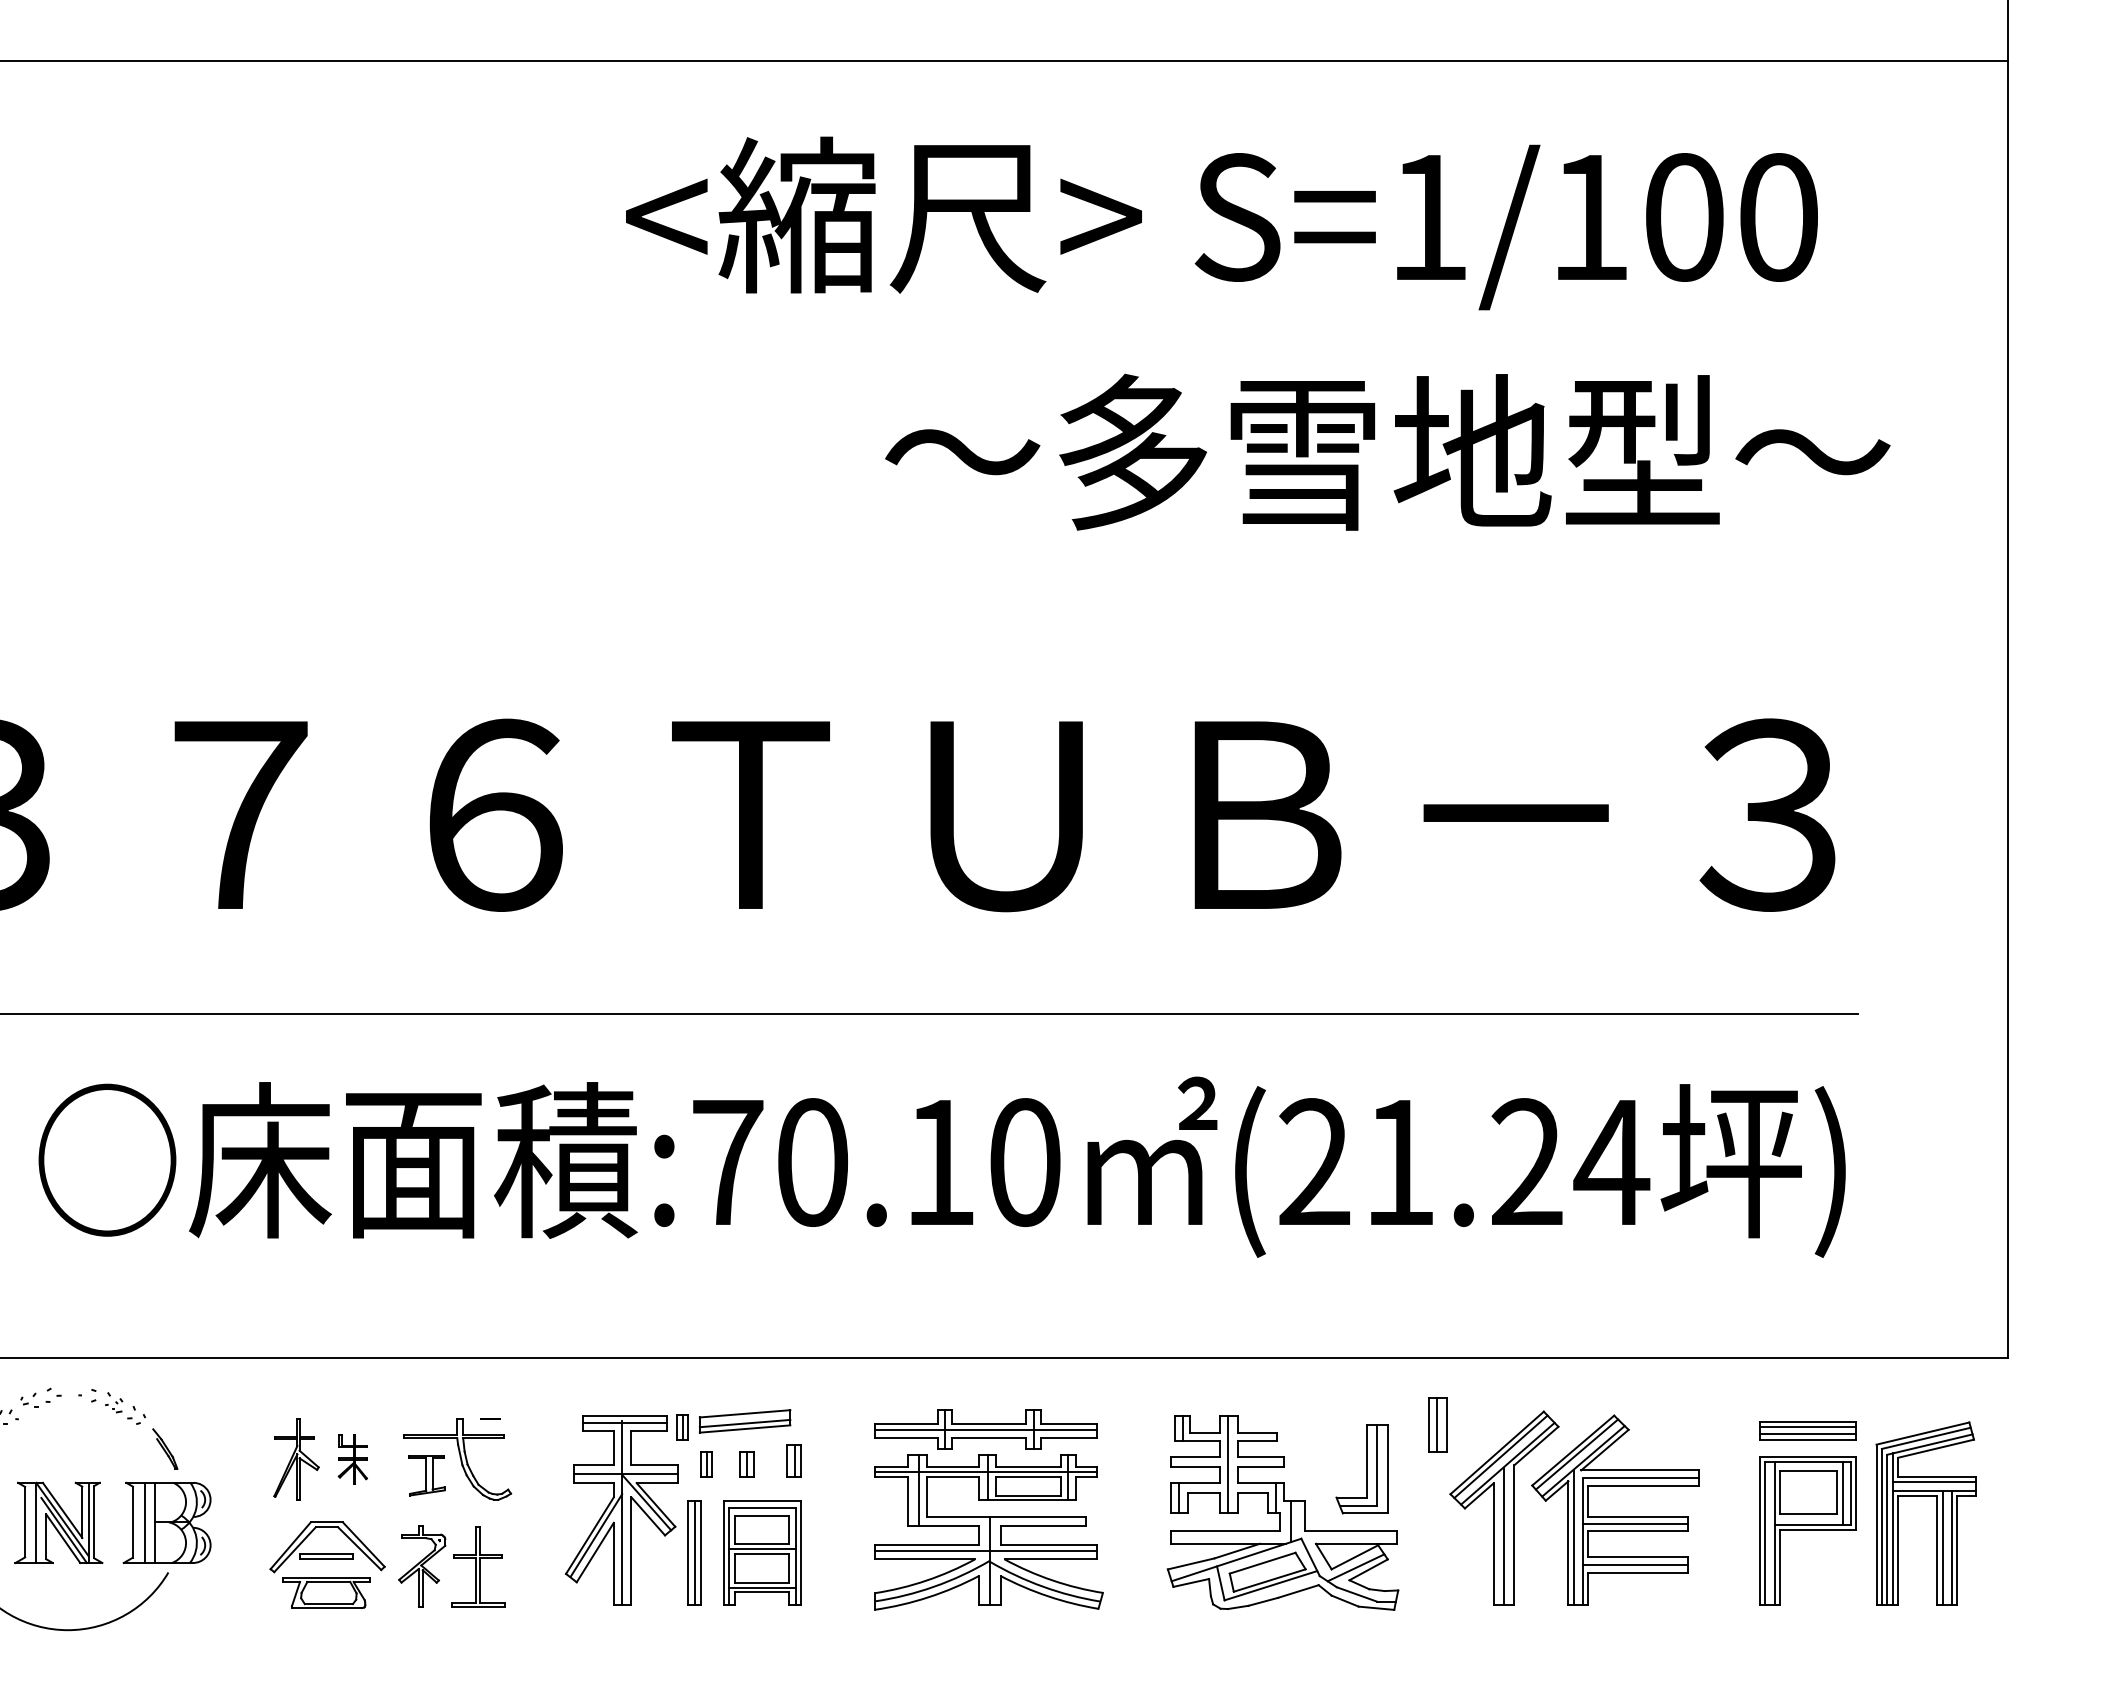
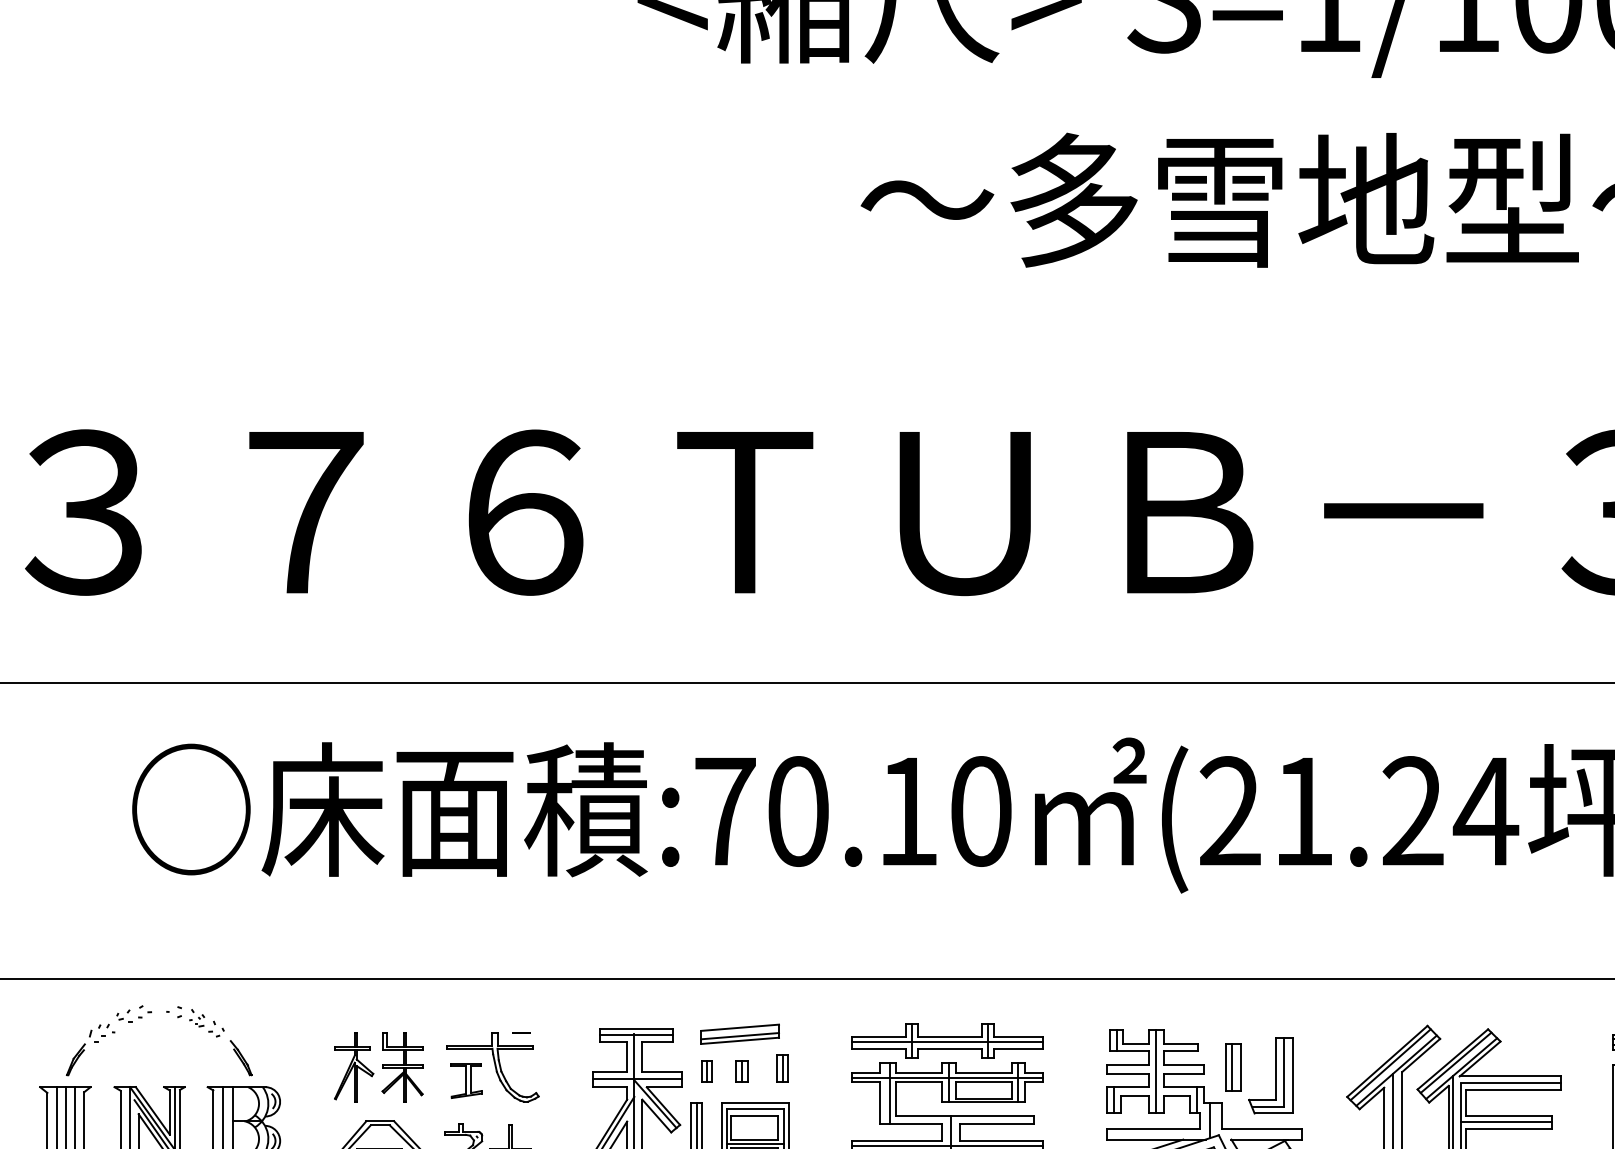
part: (1437, 1424) -> (1232, 1067), moved
part: (682, 1427) -> (686, 1039), removed
part: (352, 1459) -> (402, 1067), size x1.67

